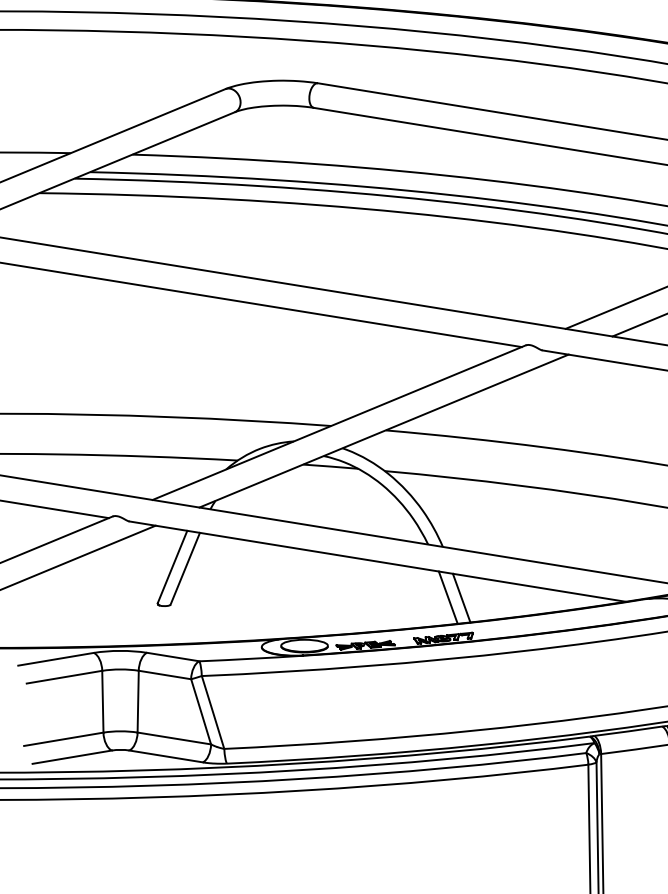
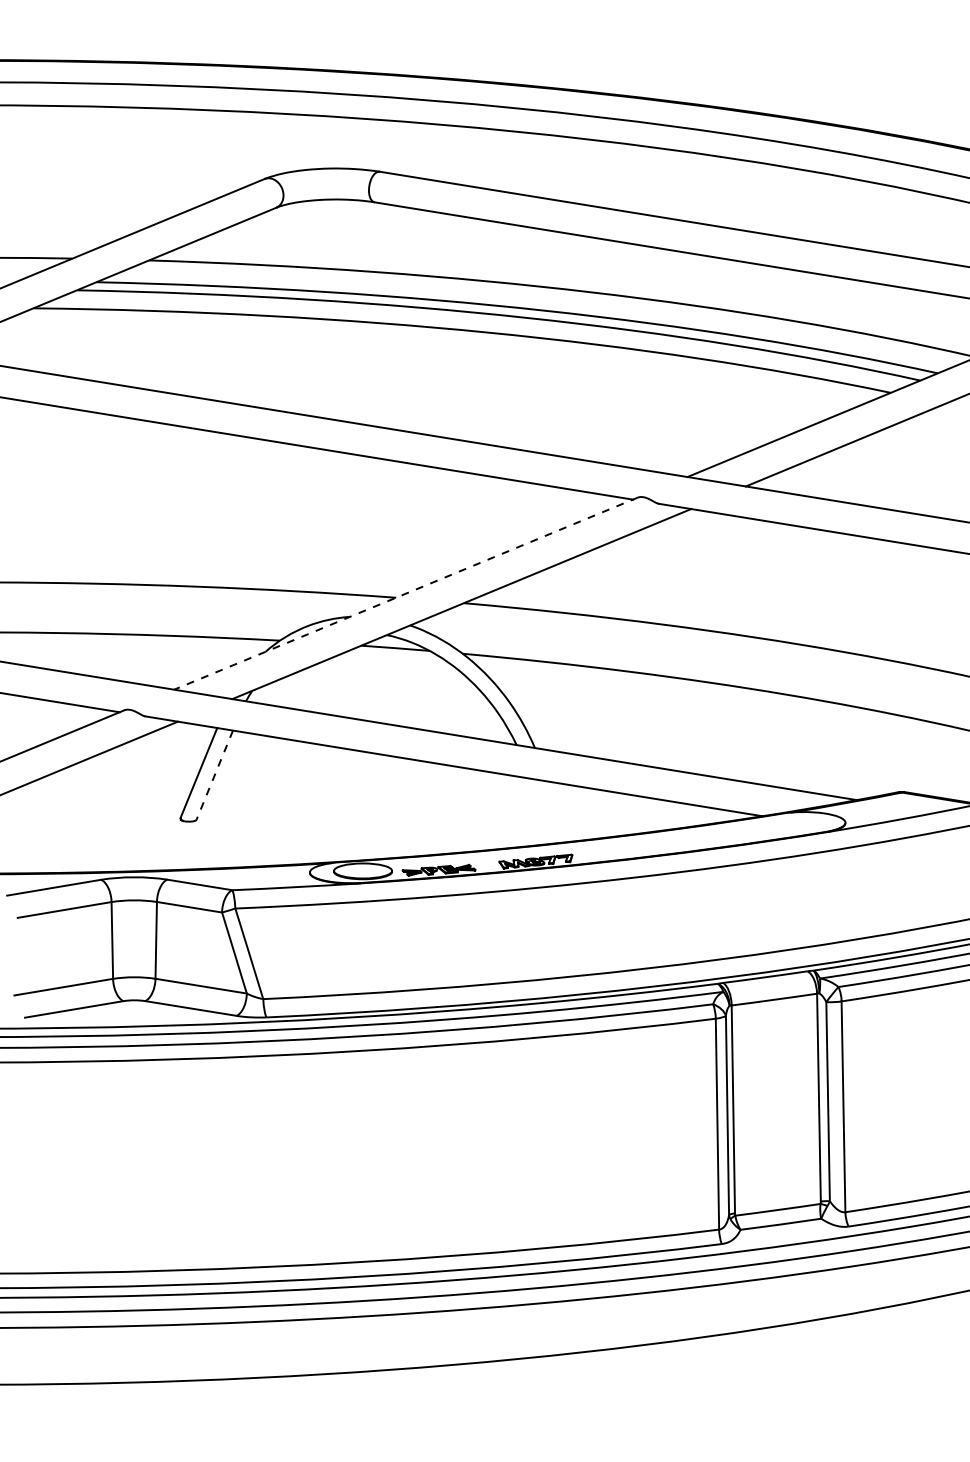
line: (338, 422) -> (405, 593), solid -> dashed
line: (185, 569) -> (214, 775), solid -> dashed
line: (448, 597) -> (541, 810), removed
line: (461, 597) -> (558, 811), removed

